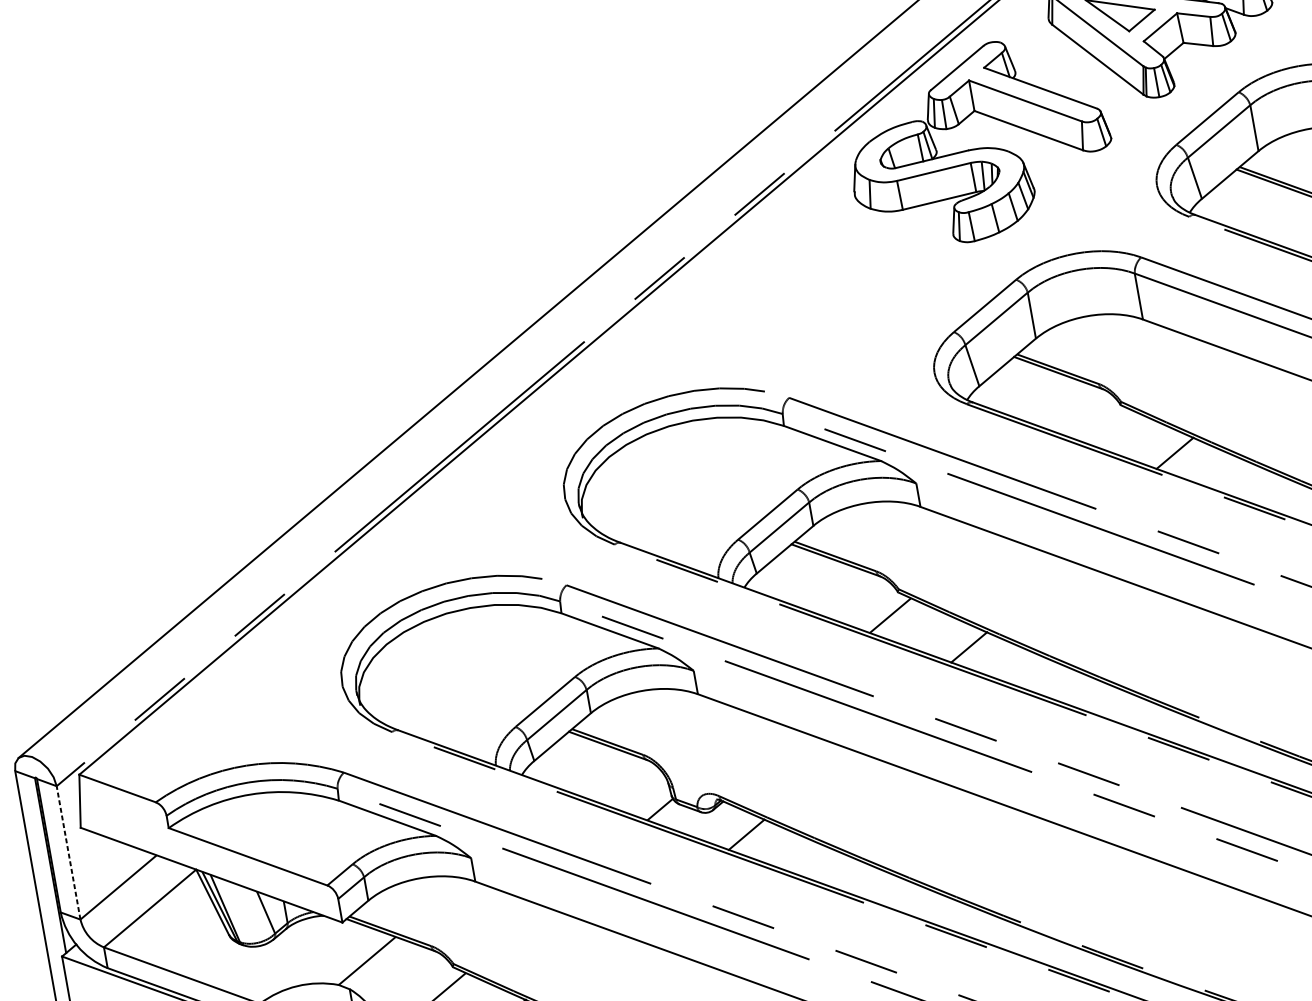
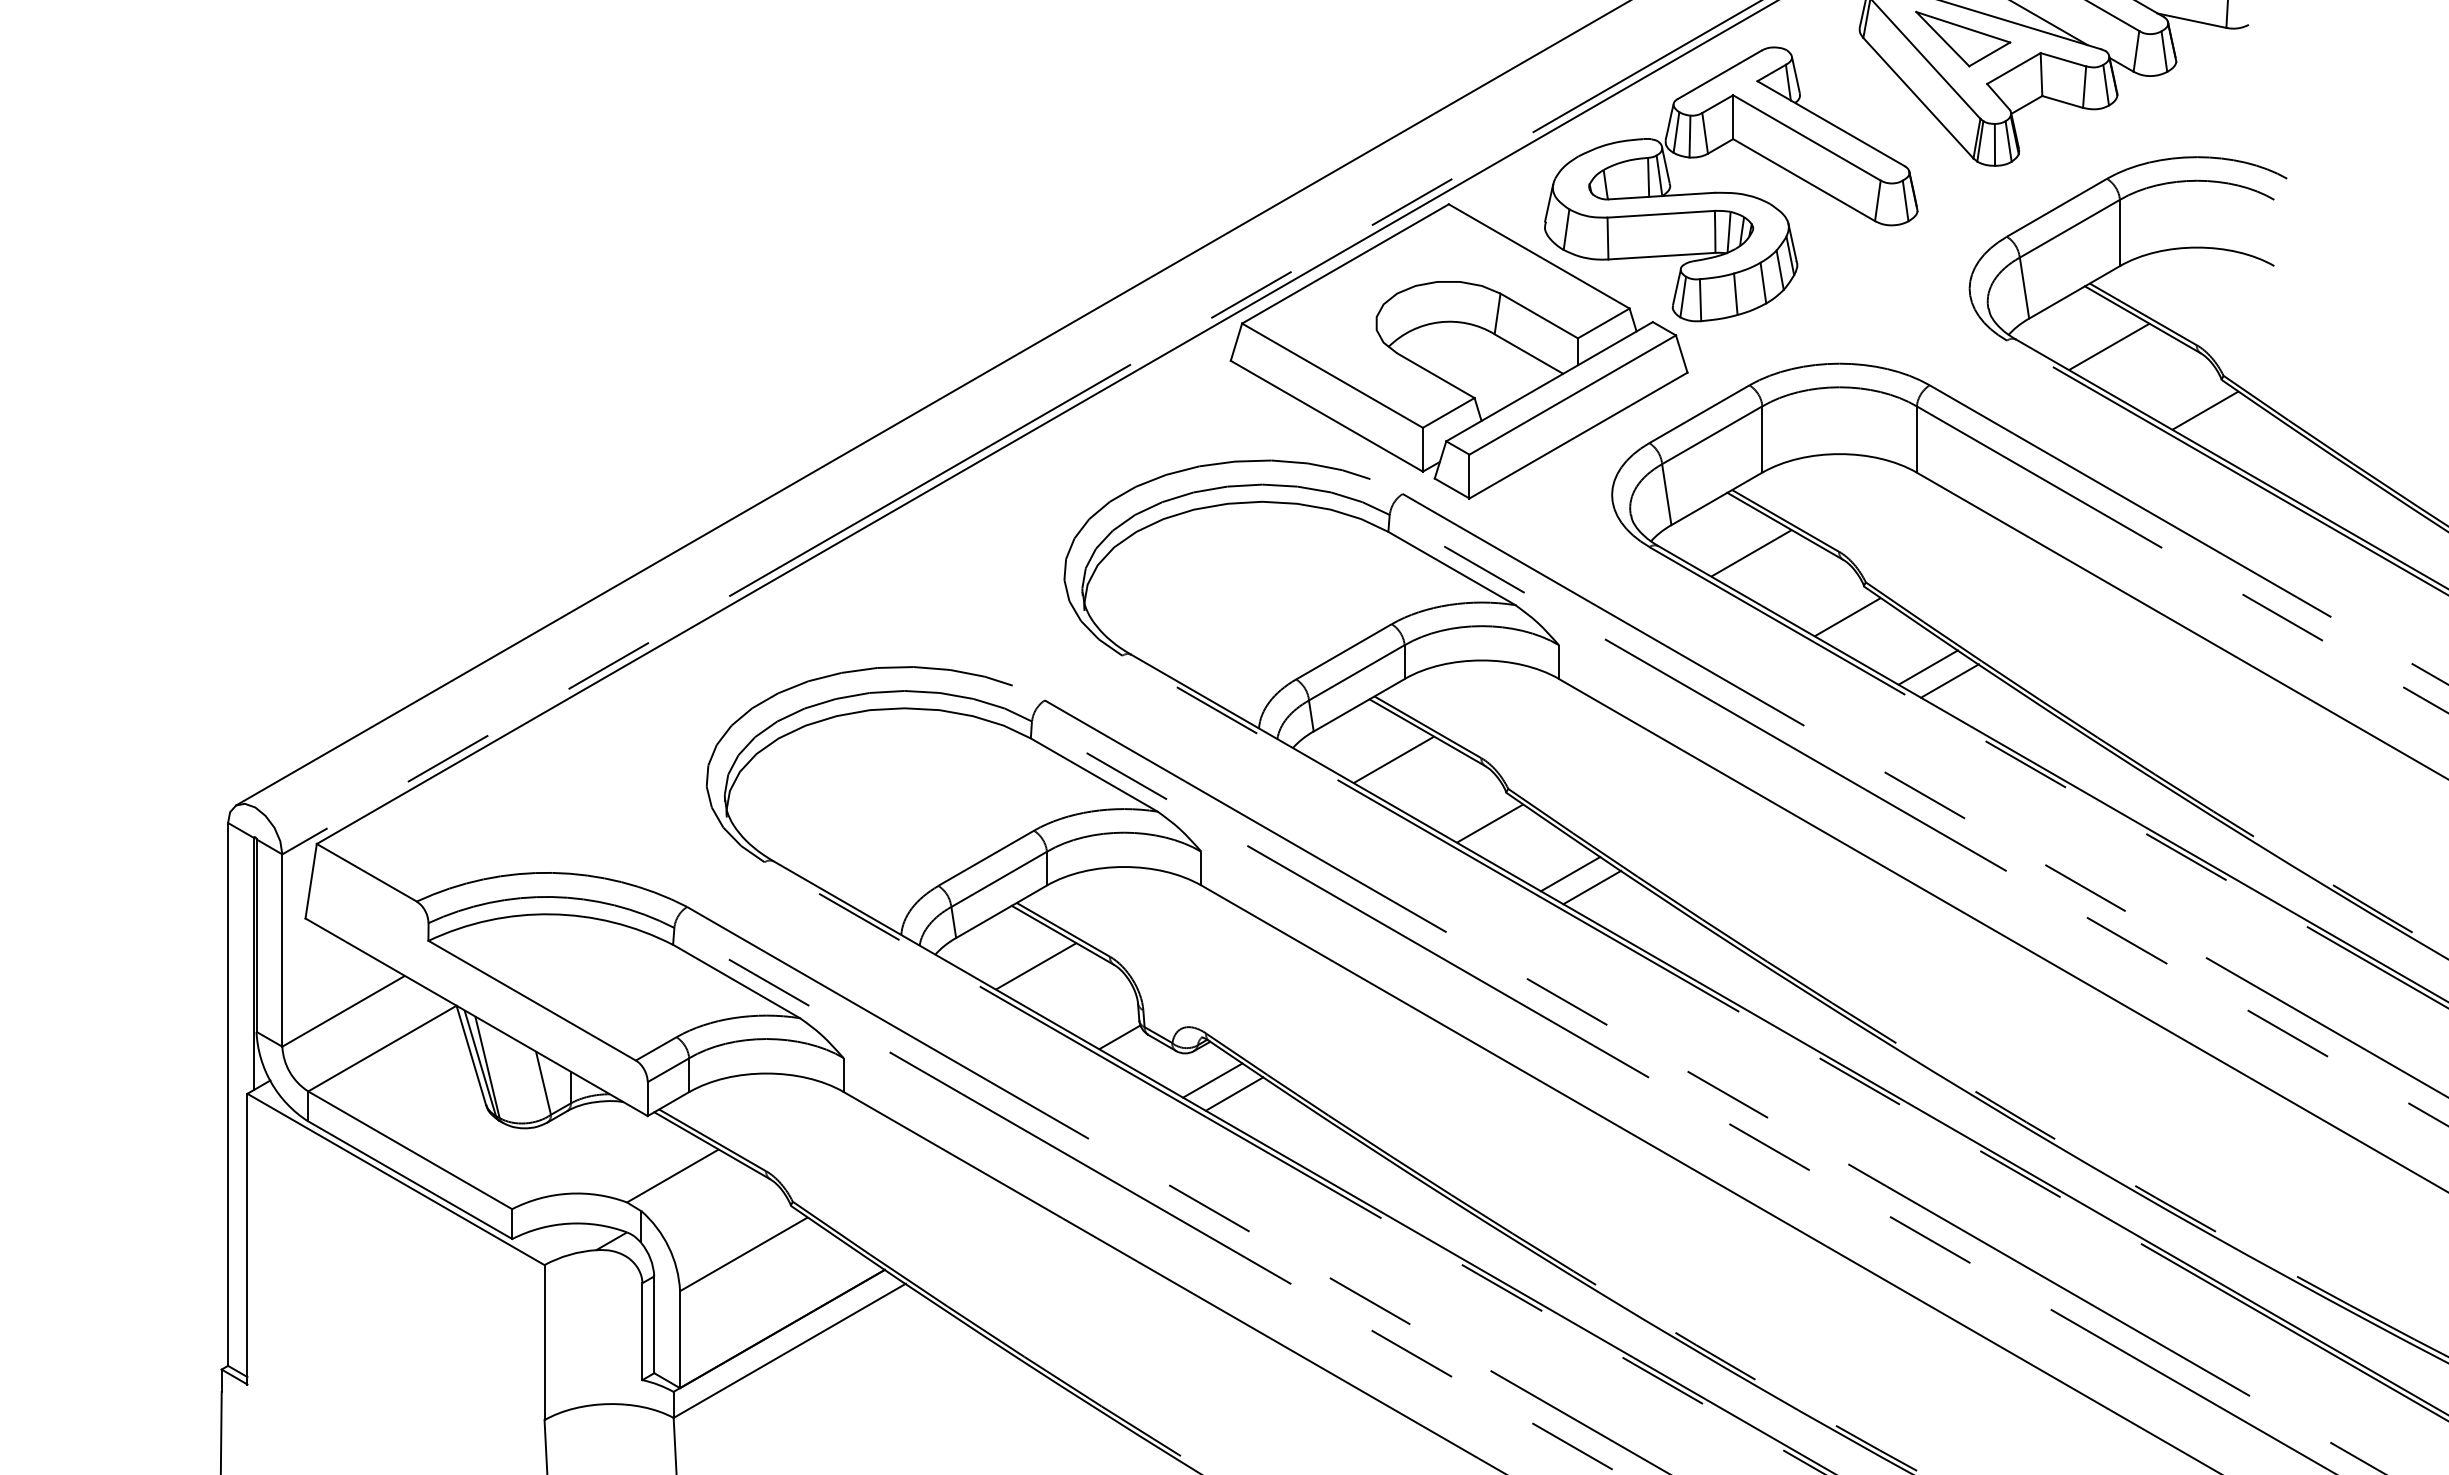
line: (1260, 208) -> (2108, 346), added
part: (810, 292) -> (1458, 351), added
line: (1038, 396) -> (1751, 553), added
line: (1112, 428) -> (1847, 617), added
line: (1191, 459) -> (1949, 680), added
line: (815, 583) -> (1393, 759), added
line: (952, 640) -> (1570, 873), added
line: (592, 770) -> (1035, 966), added
line: (729, 828) -> (1212, 1080), added
line: (68, 852) -> (282, 950), dashed -> solid

